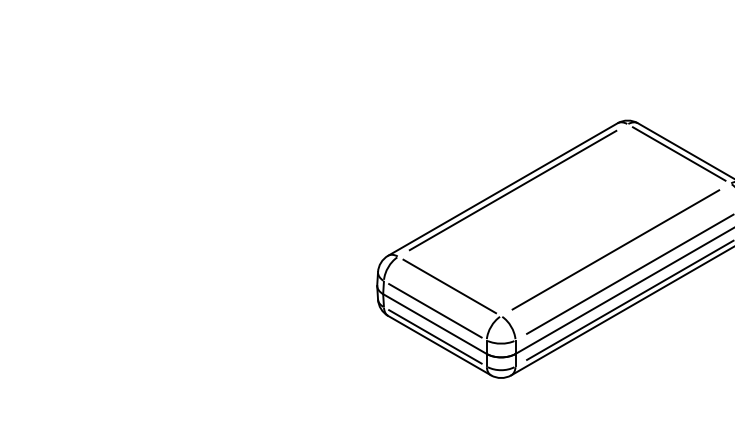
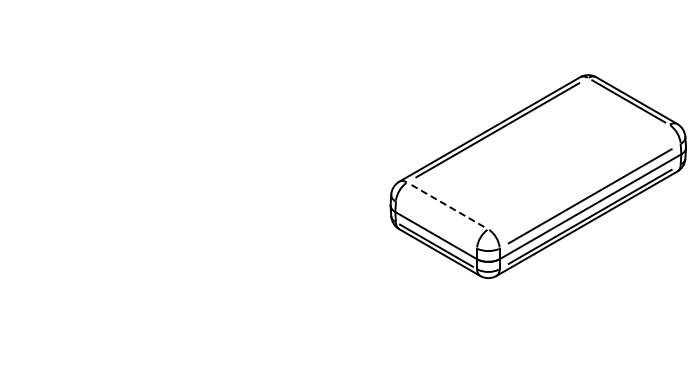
line: (615, 250) -> (578, 177), removed
line: (449, 285) -> (447, 205), solid -> dashed
line: (434, 311) -> (435, 225), removed

